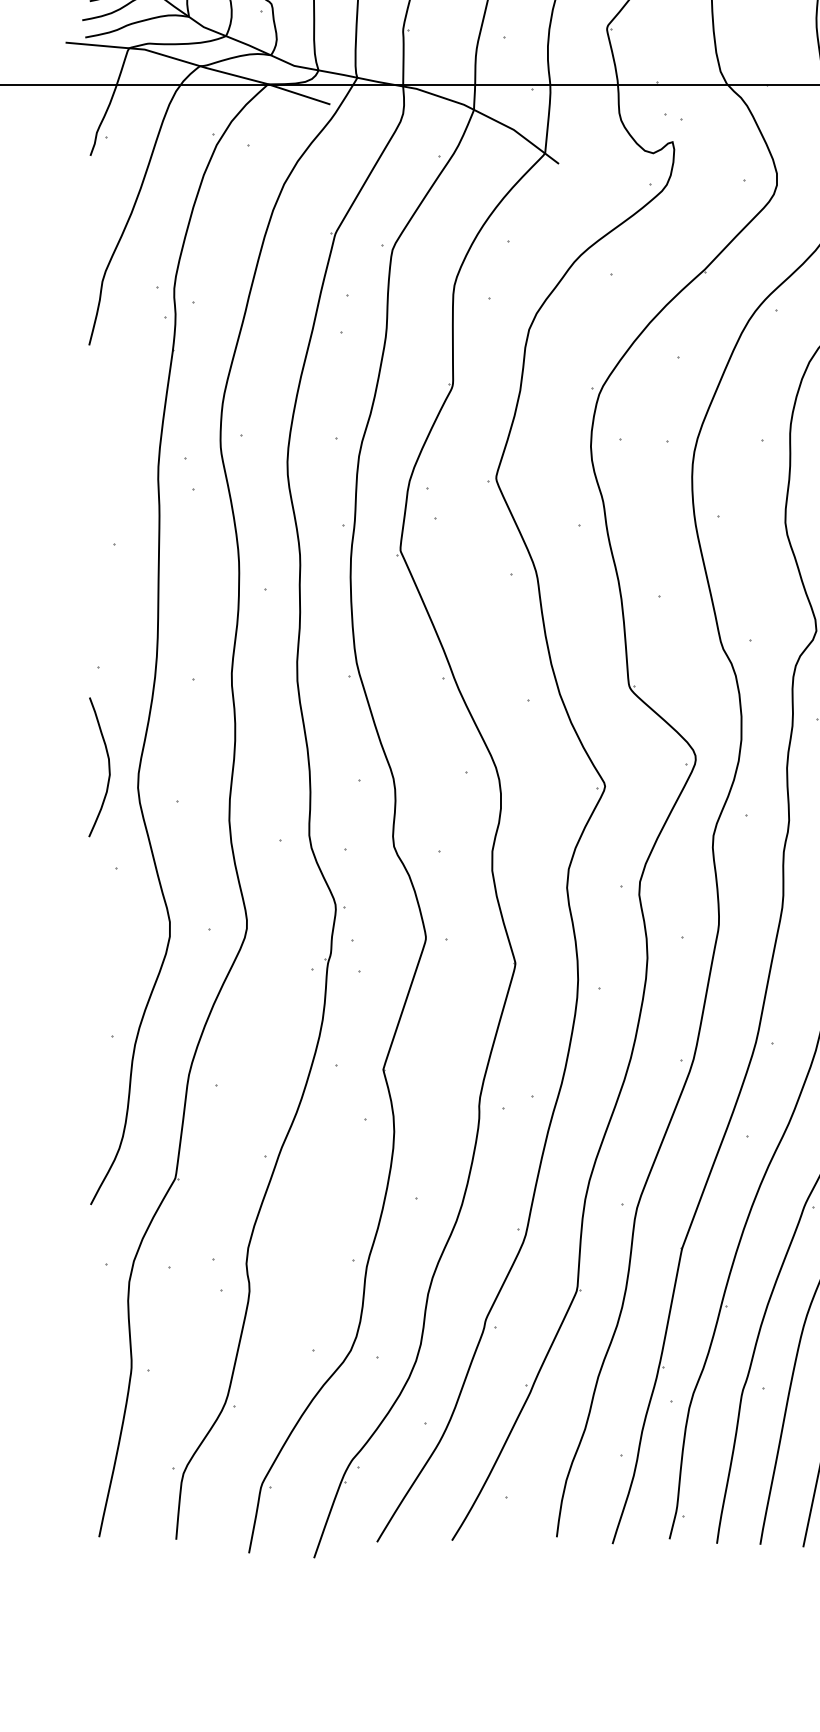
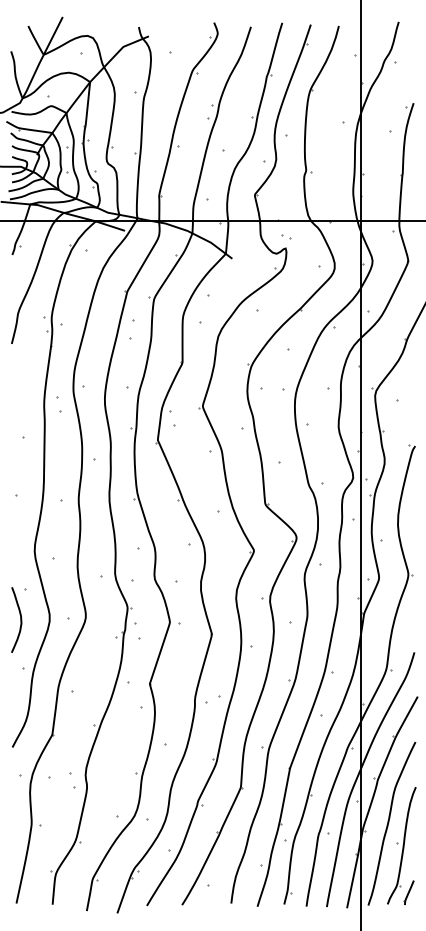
curve: (107, 766) -> (20, 619), moved

